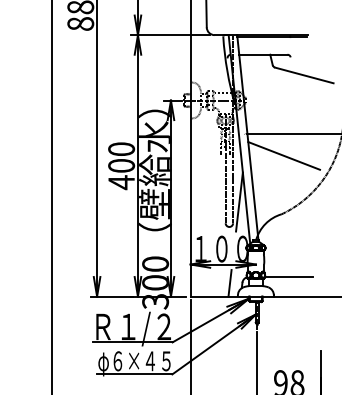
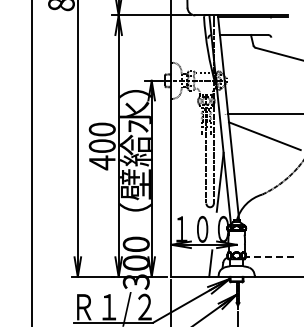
line: (289, 277) -> (270, 257), solid -> dashed

